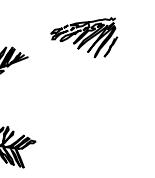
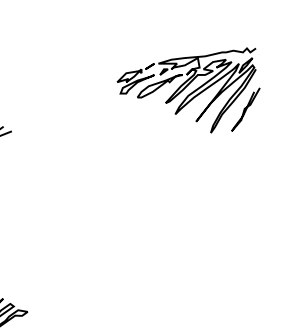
part: (84, 37) -> (189, 89), moved

